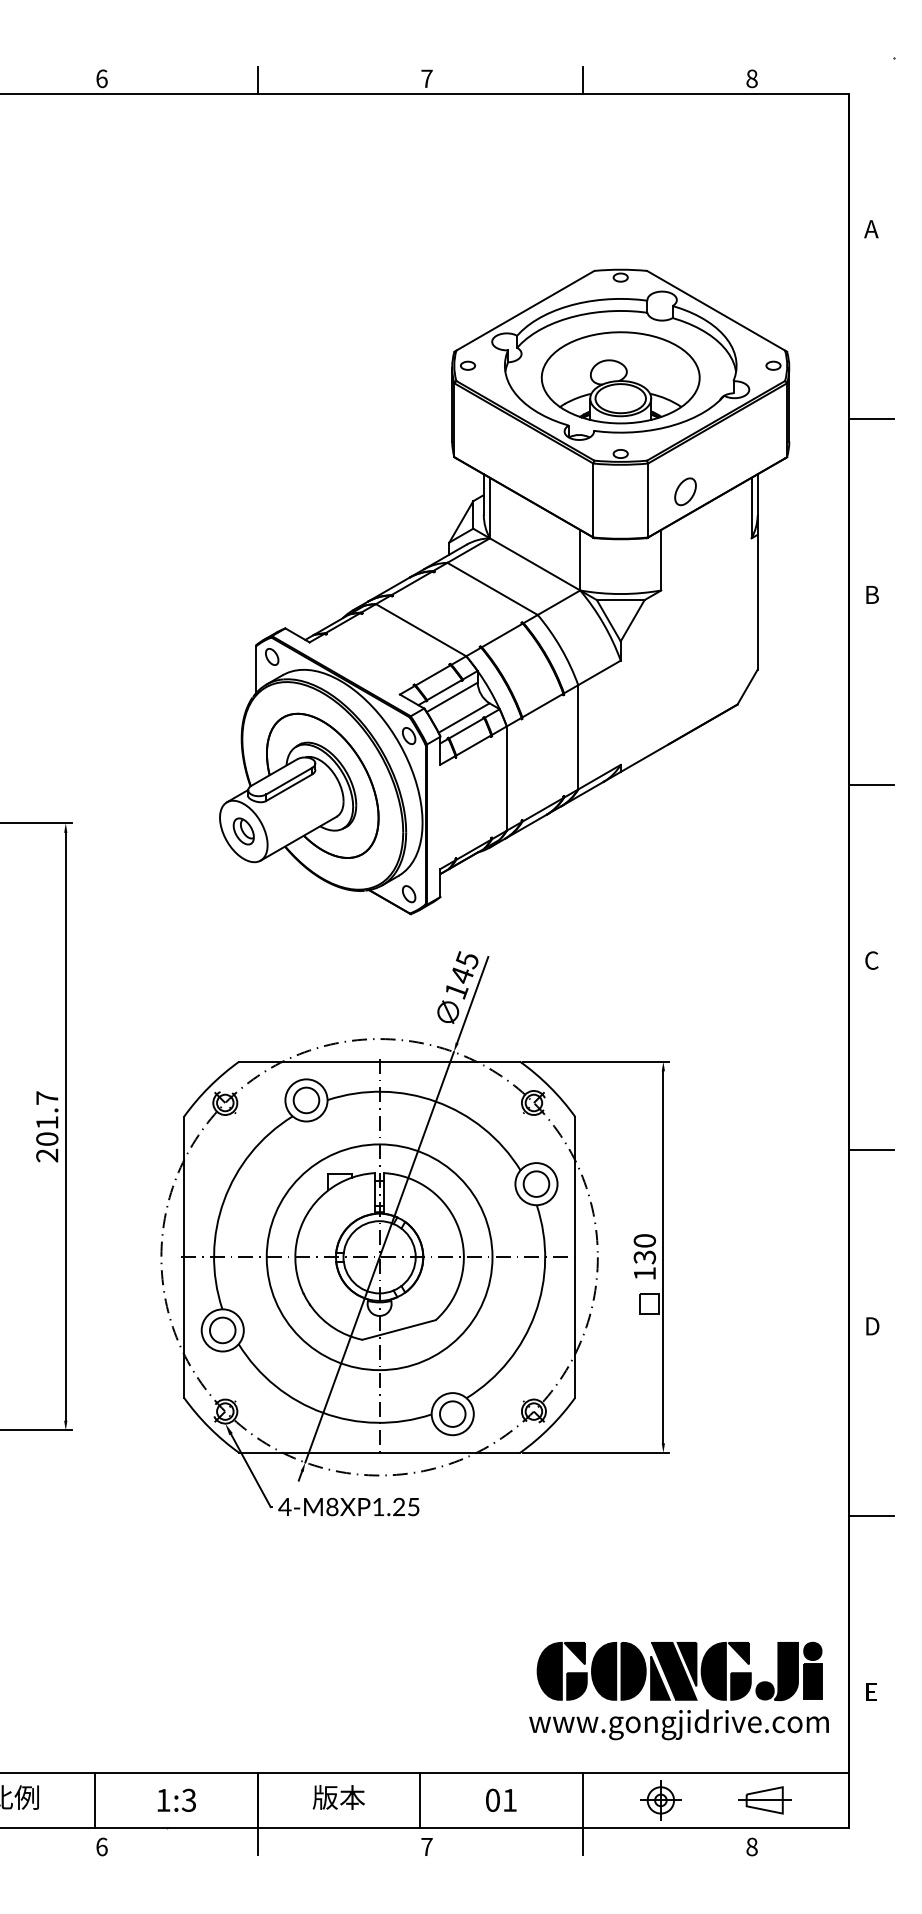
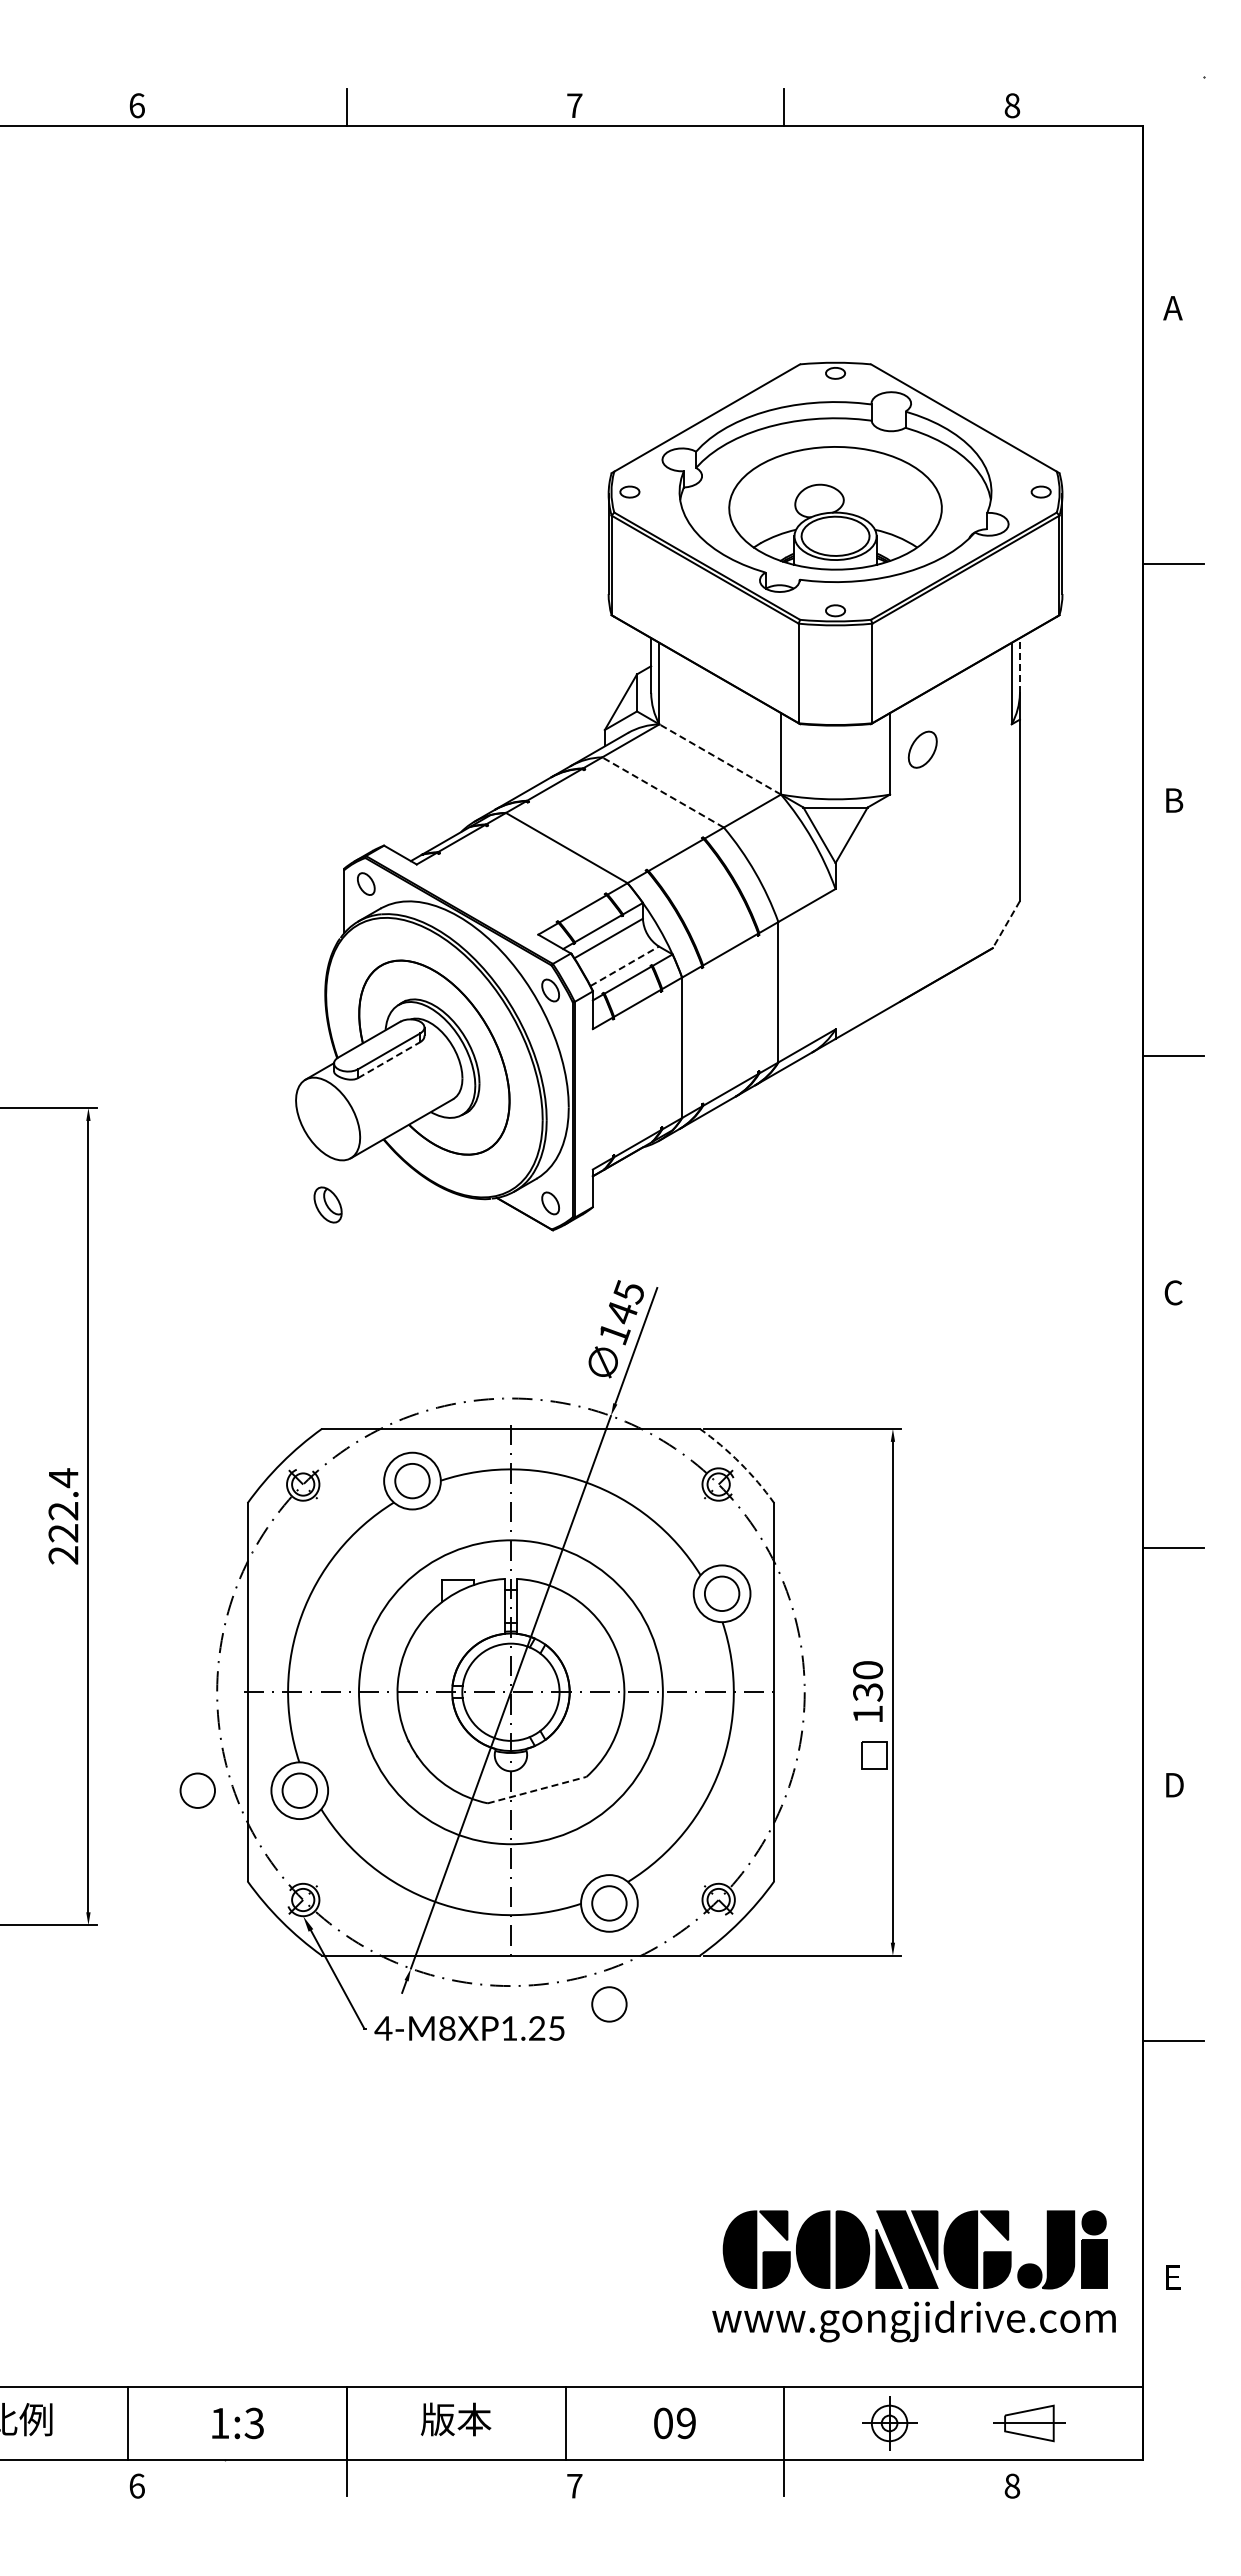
part: (685, 491) -> (922, 749), moved
line: (757, 494) -> (1019, 665), solid -> dashed
line: (534, 564) -> (719, 759), solid -> dashed
line: (492, 588) -> (662, 792), solid -> dashed
line: (747, 687) -> (1006, 925), solid -> dashed
line: (463, 718) -> (624, 966), solid -> dashed
line: (289, 788) -> (389, 1060), solid -> dashed
part: (243, 831) -> (327, 1204), moved
arc: (550, 1087) -> (740, 1463), solid -> dashed
text: (47, 1118) -> (63, 1505), 201.7 -> 222.4
line: (399, 1329) -> (537, 1789), solid -> dashed
circle: (146, 1330) -> (197, 1790), added
circle: (452, 1489) -> (609, 2004), added
text: (509, 1800) -> (685, 2423), 01 -> 09

